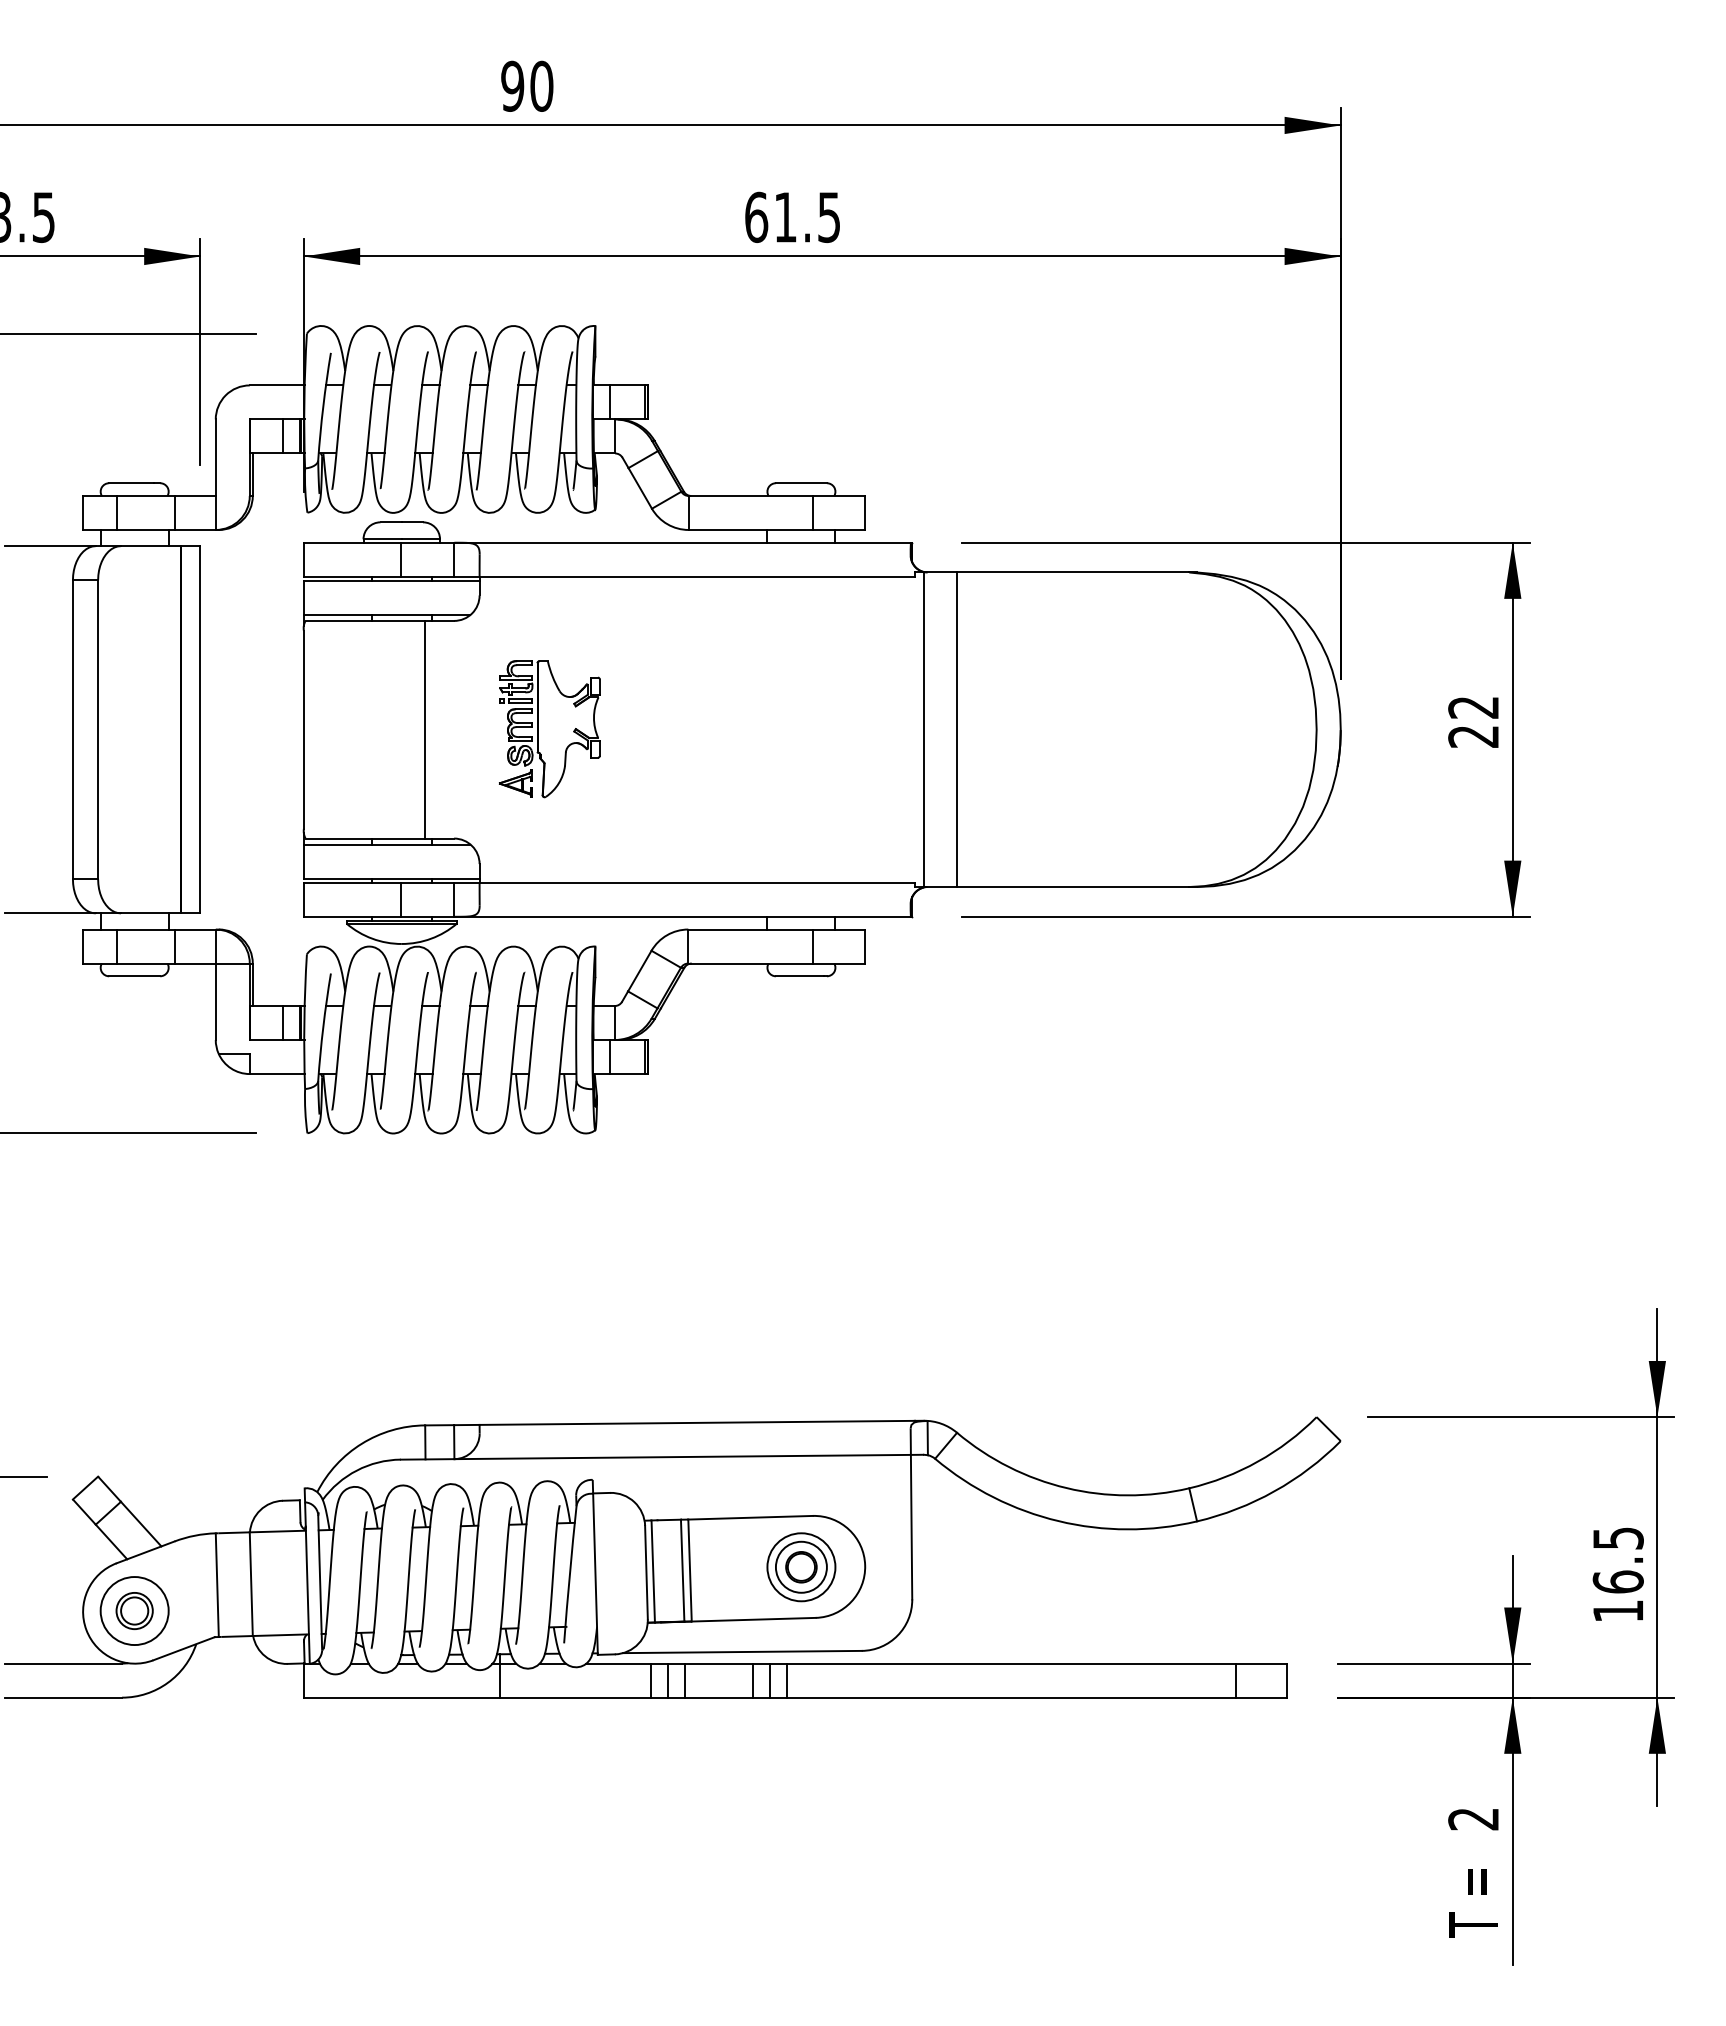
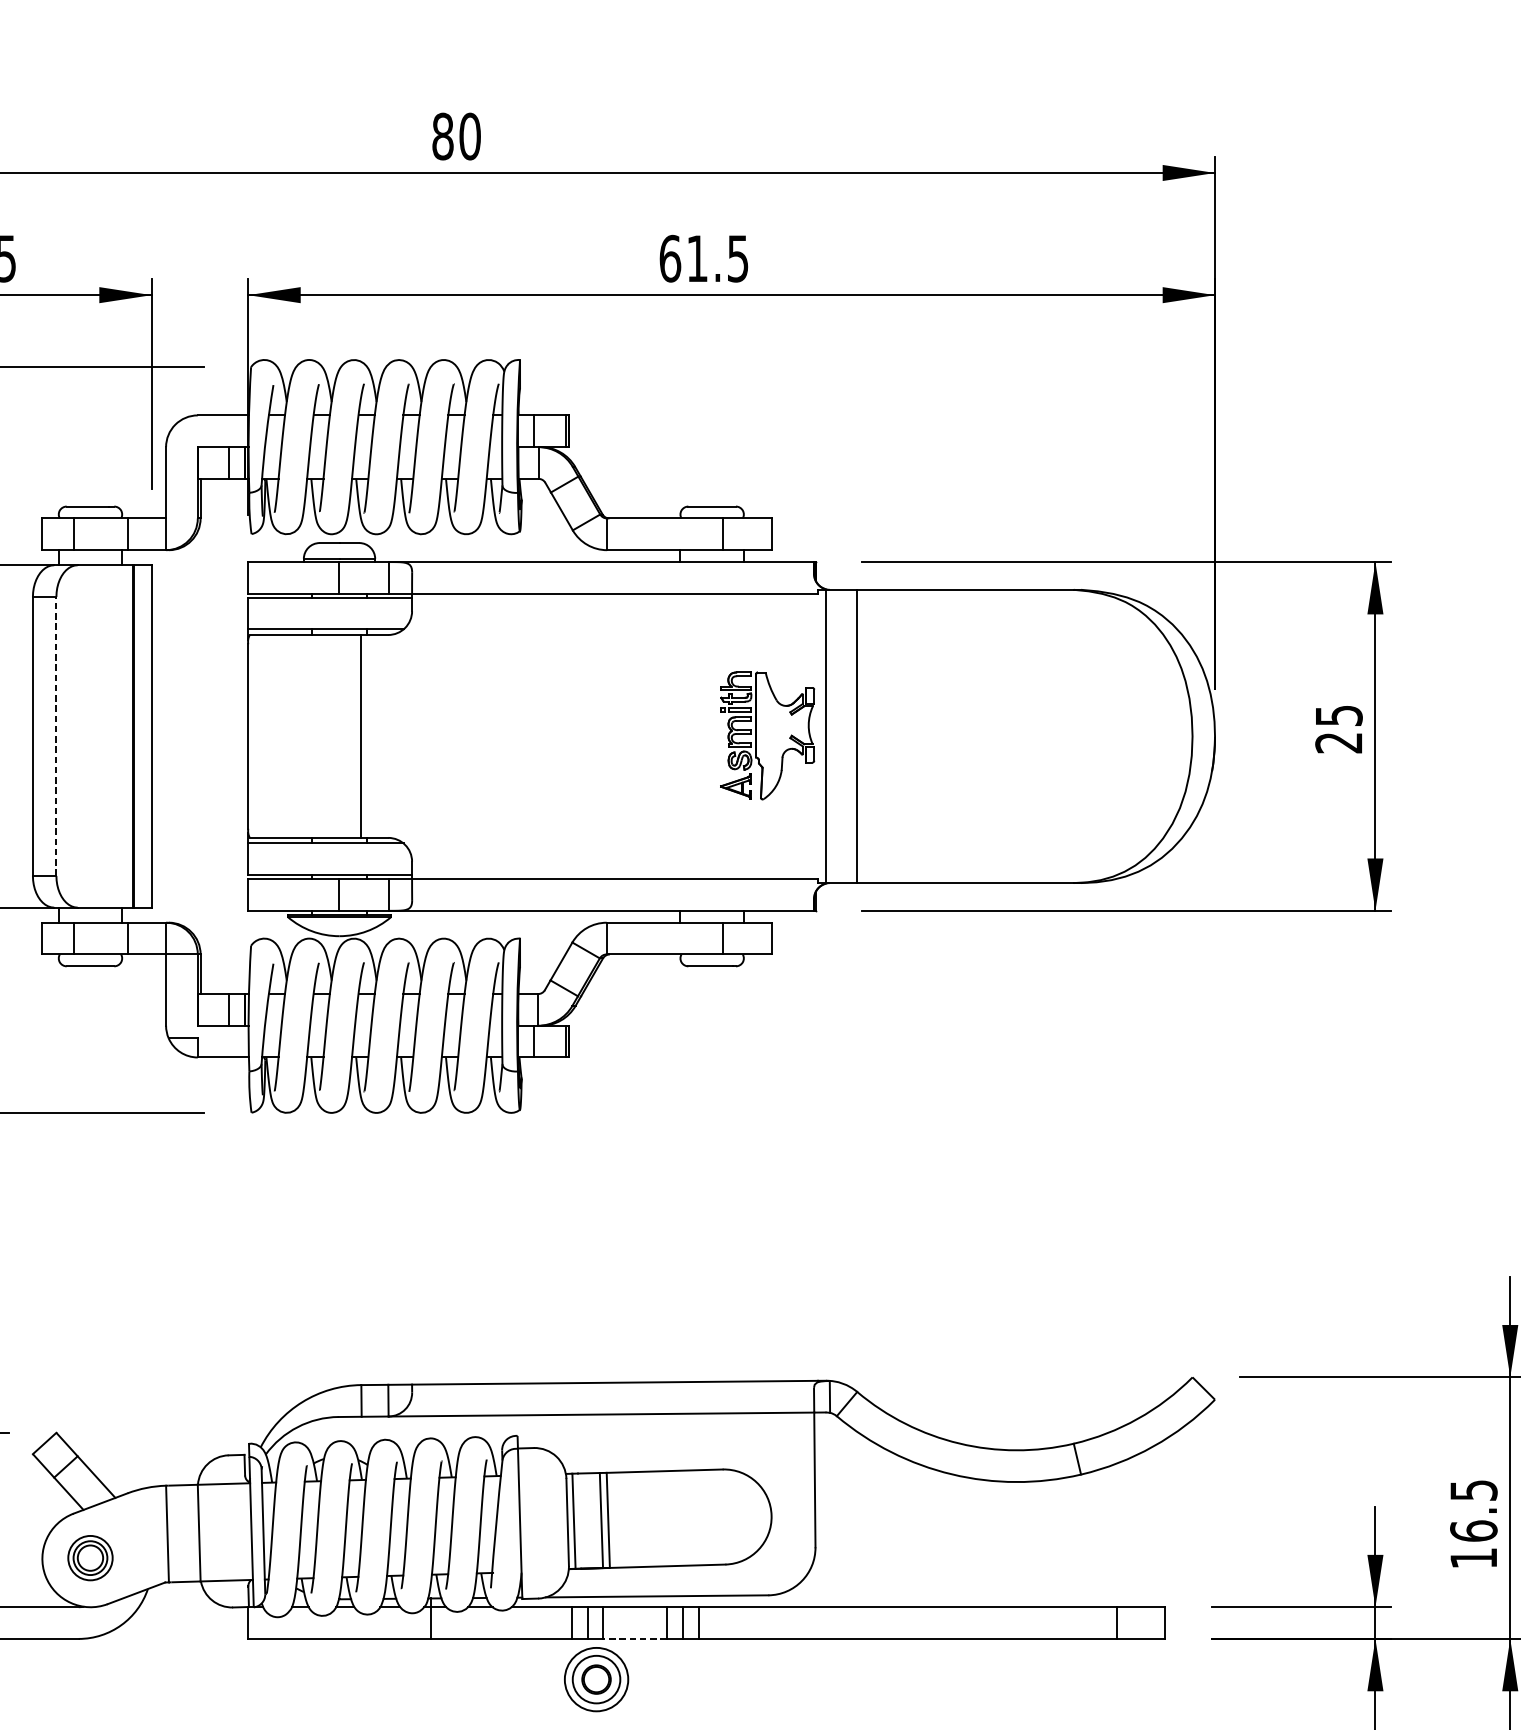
text: (512, 86) -> (442, 136), 90 -> 80
text: (1473, 707) -> (1338, 715), 22 -> 25
line: (98, 729) -> (56, 736), solid -> dashed
part: (549, 729) -> (767, 736), moved
part: (801, 1567) -> (596, 1679), moved
circle: (134, 1611) -> (90, 1558), size x0.7
line: (718, 1697) -> (634, 1638), solid -> dashed

